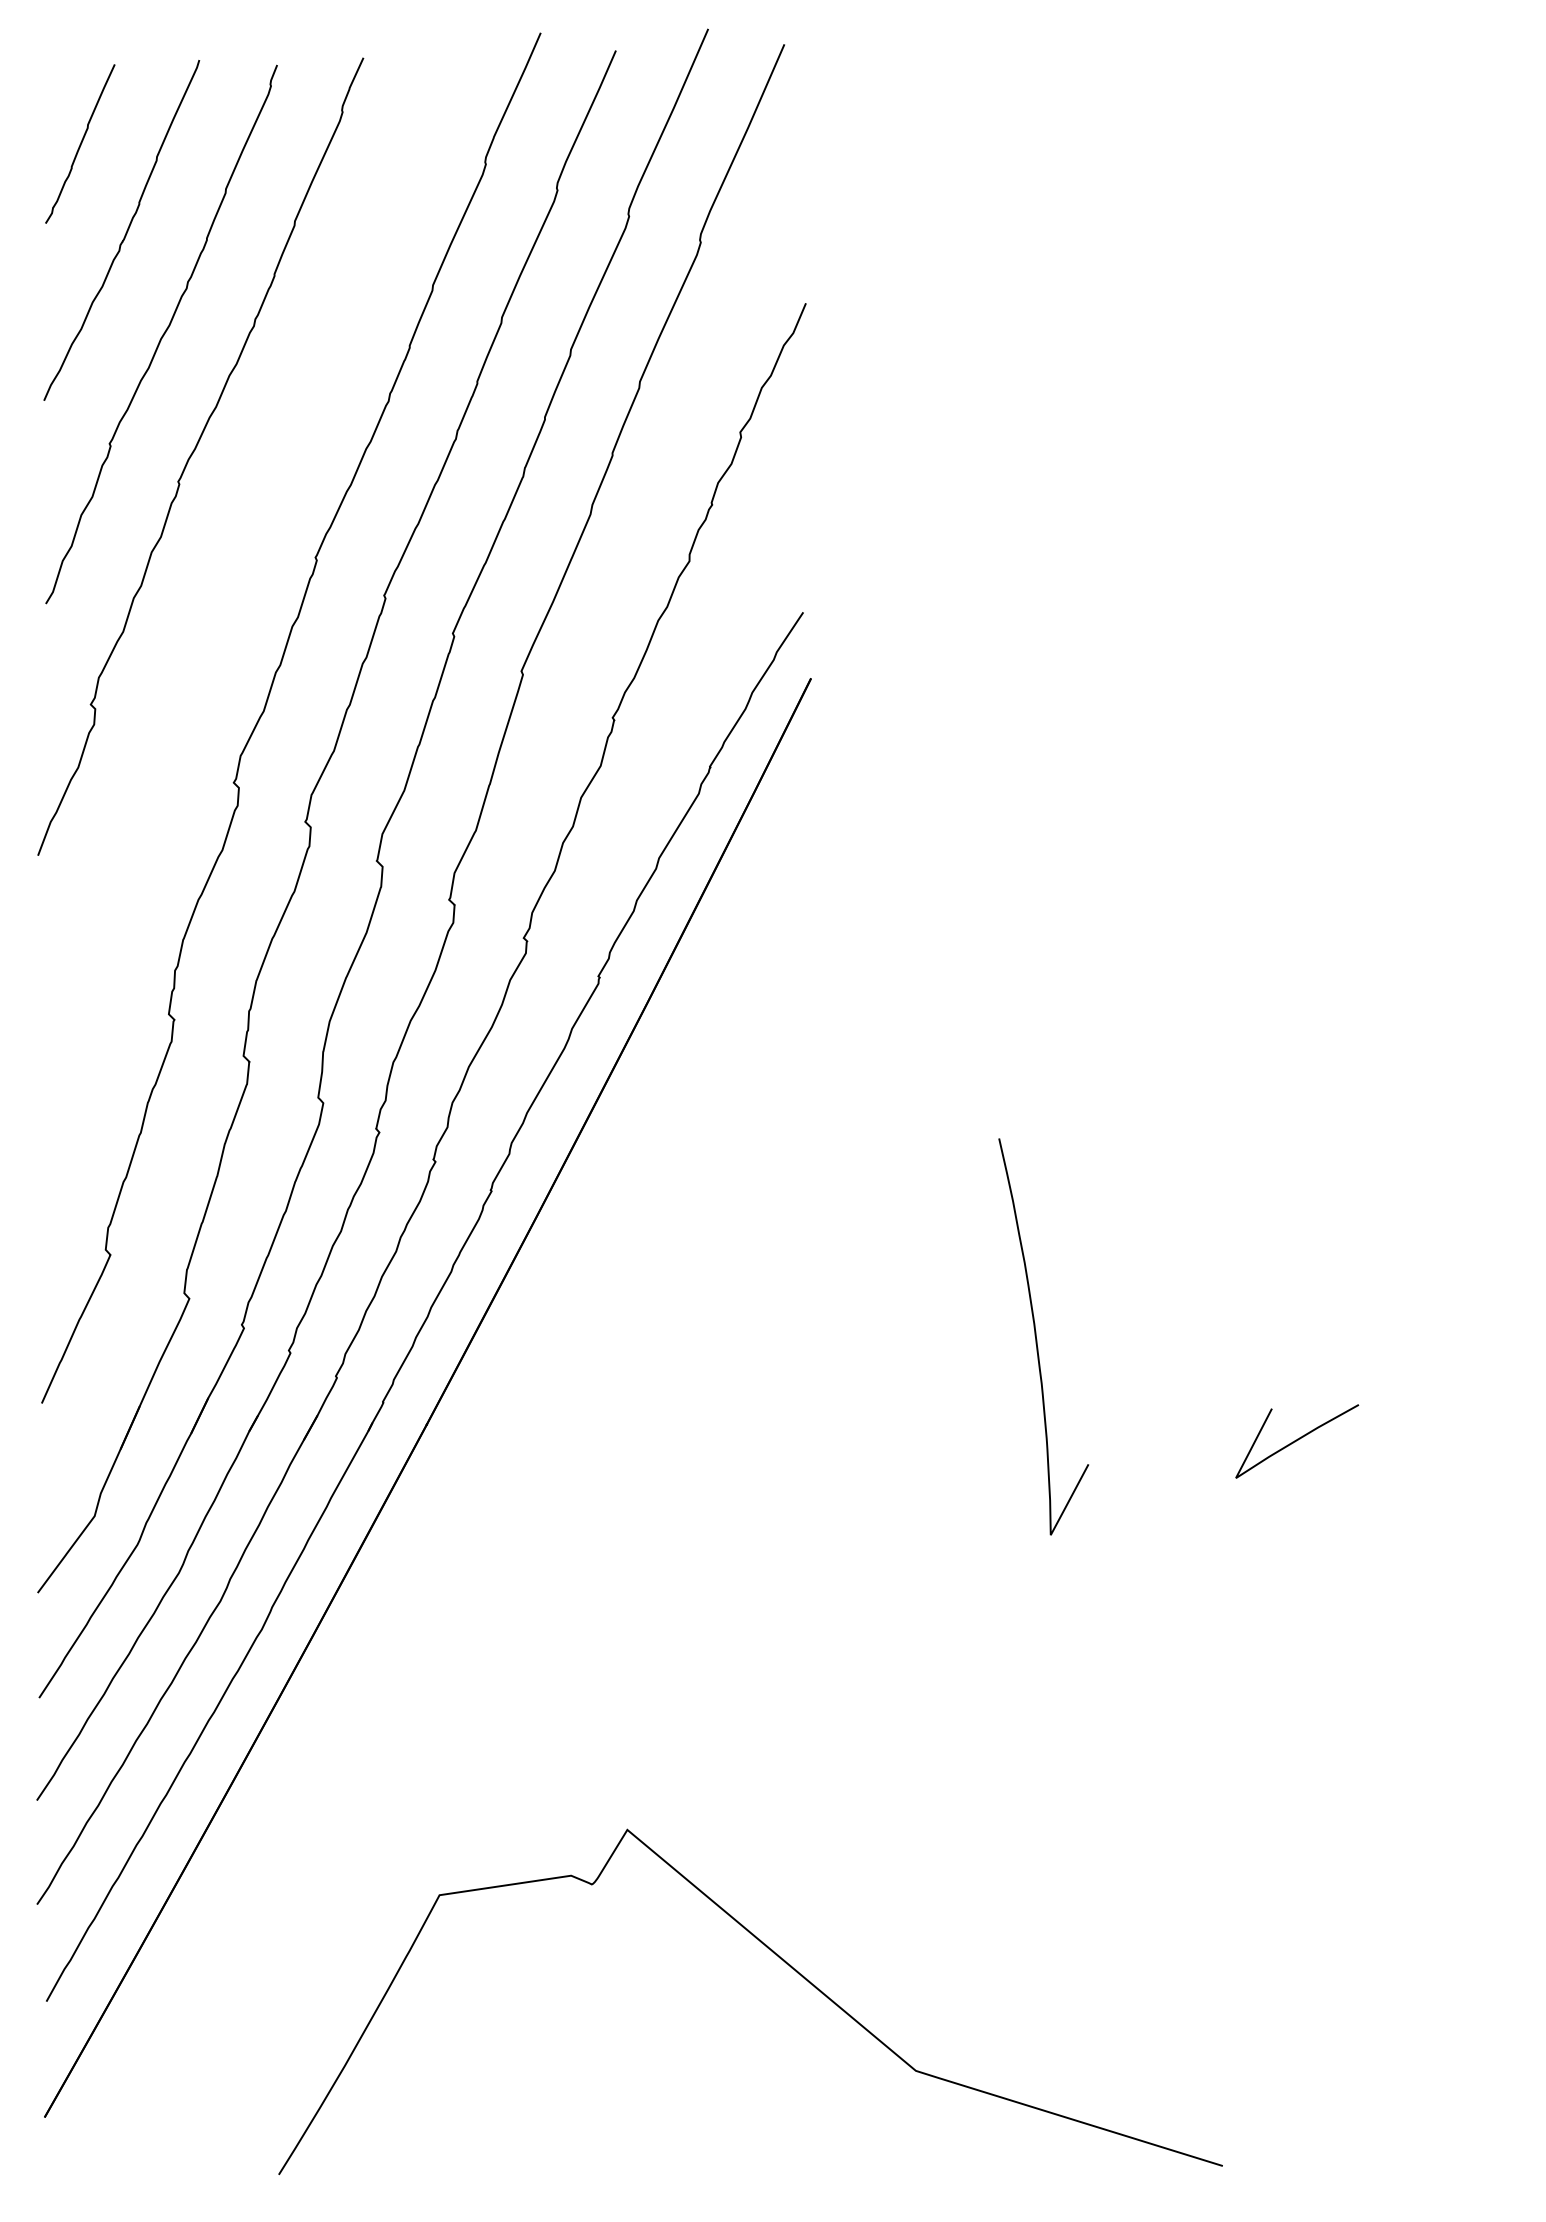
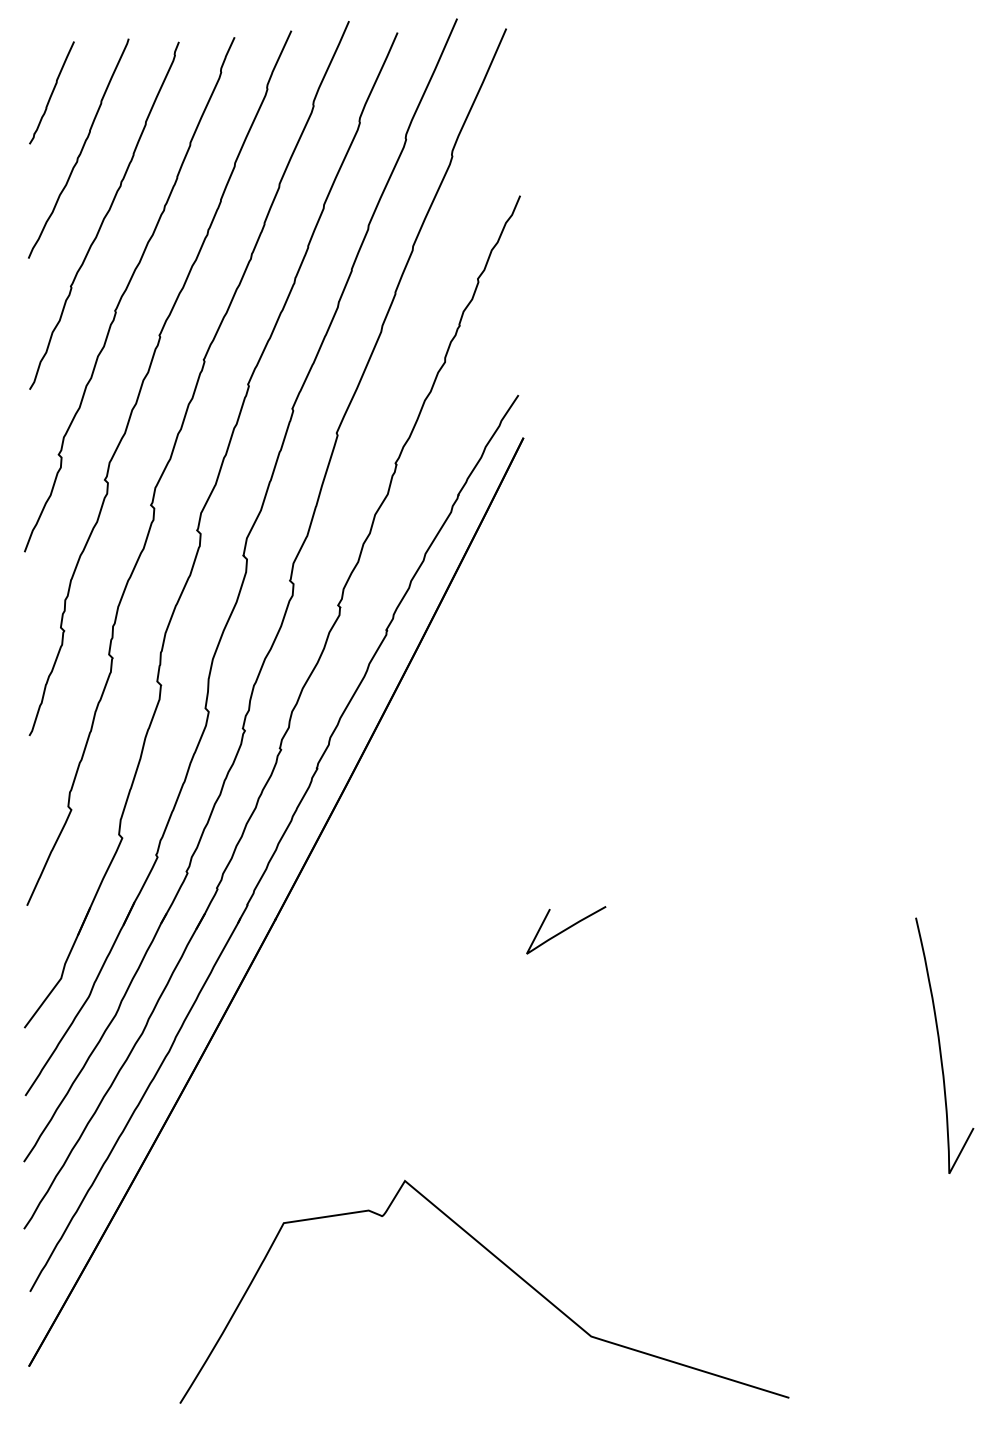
curve: (229, 580) -> (148, 374), added
curve: (1037, 1336) -> (940, 1045), moved
curve: (1297, 1441) -> (566, 930), moved

